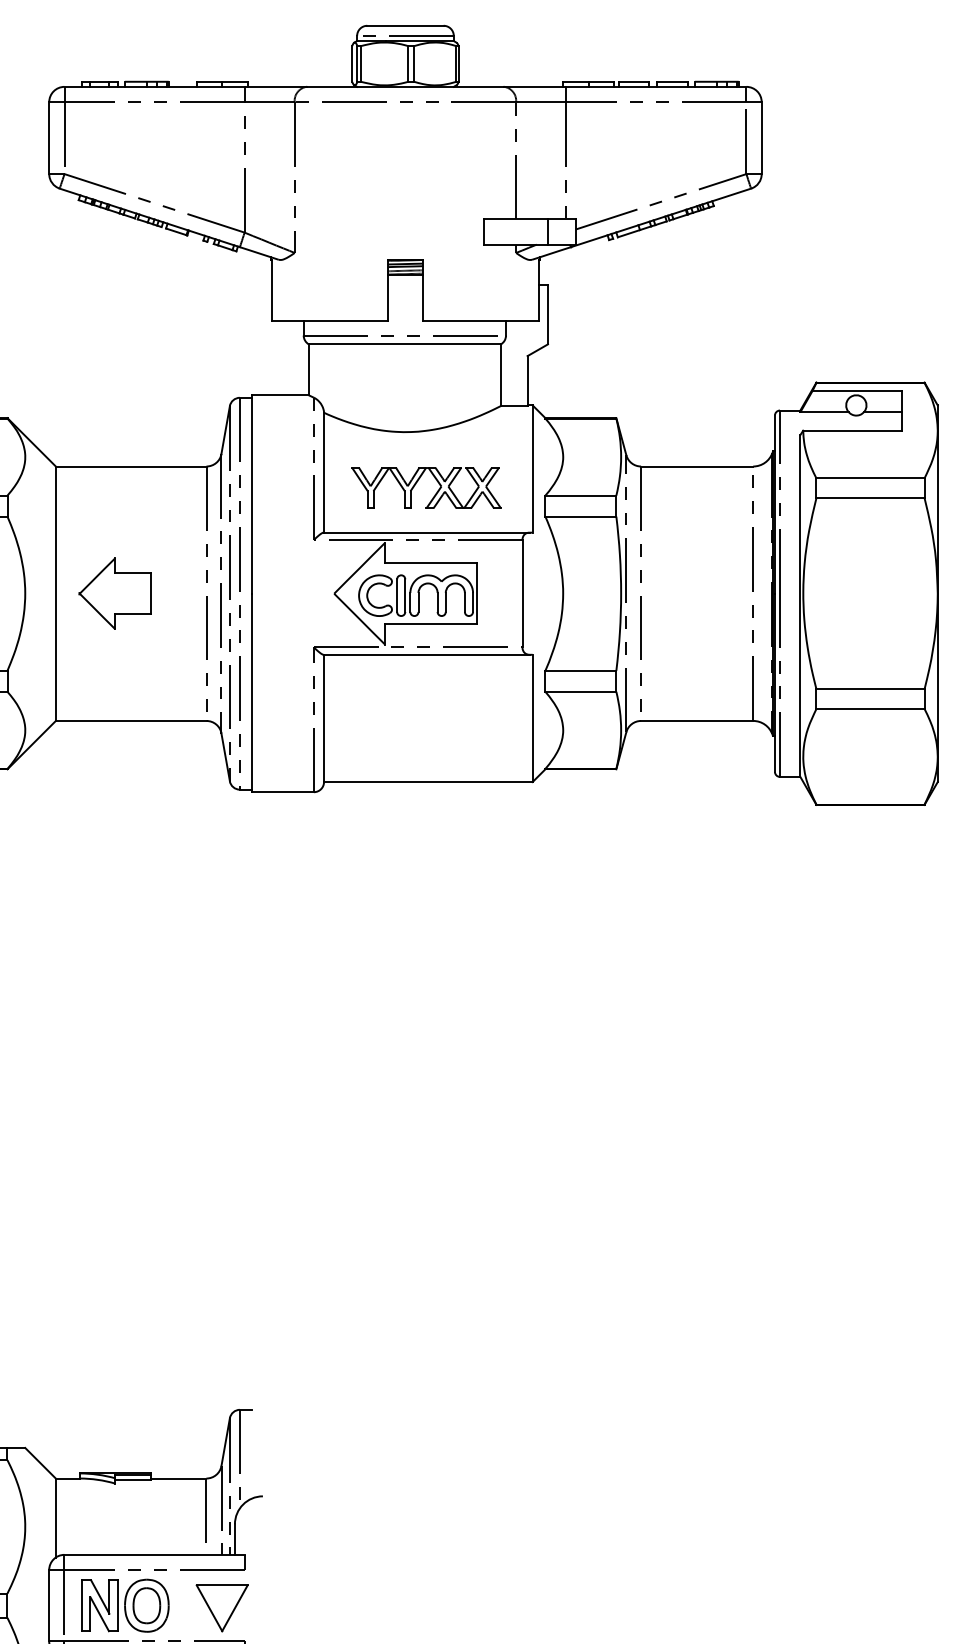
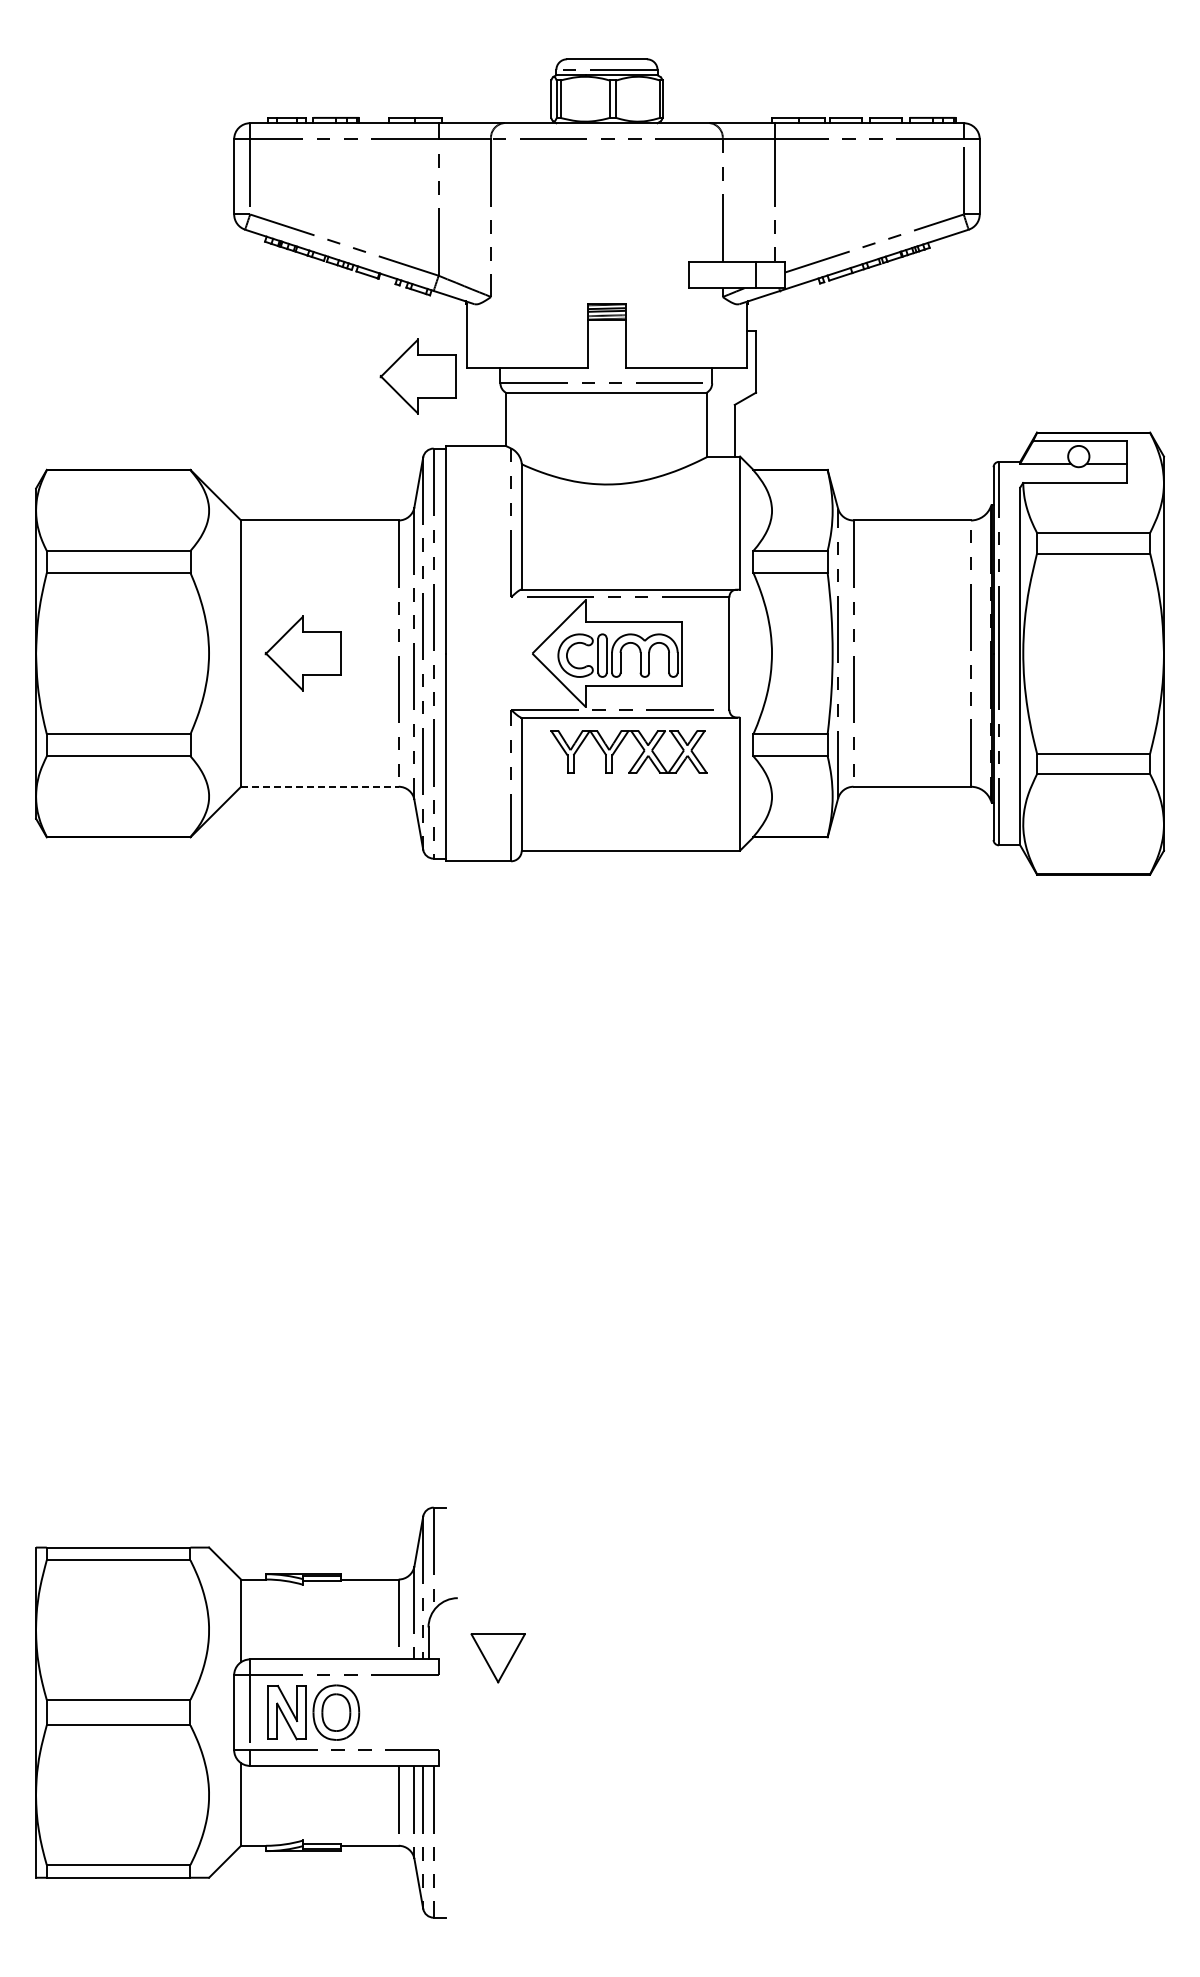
part: (224, 328) -> (417, 376), added
part: (417, 482) -> (619, 746), moved
line: (130, 720) -> (319, 786), solid -> dashed
part: (221, 1608) -> (497, 1658), moved

